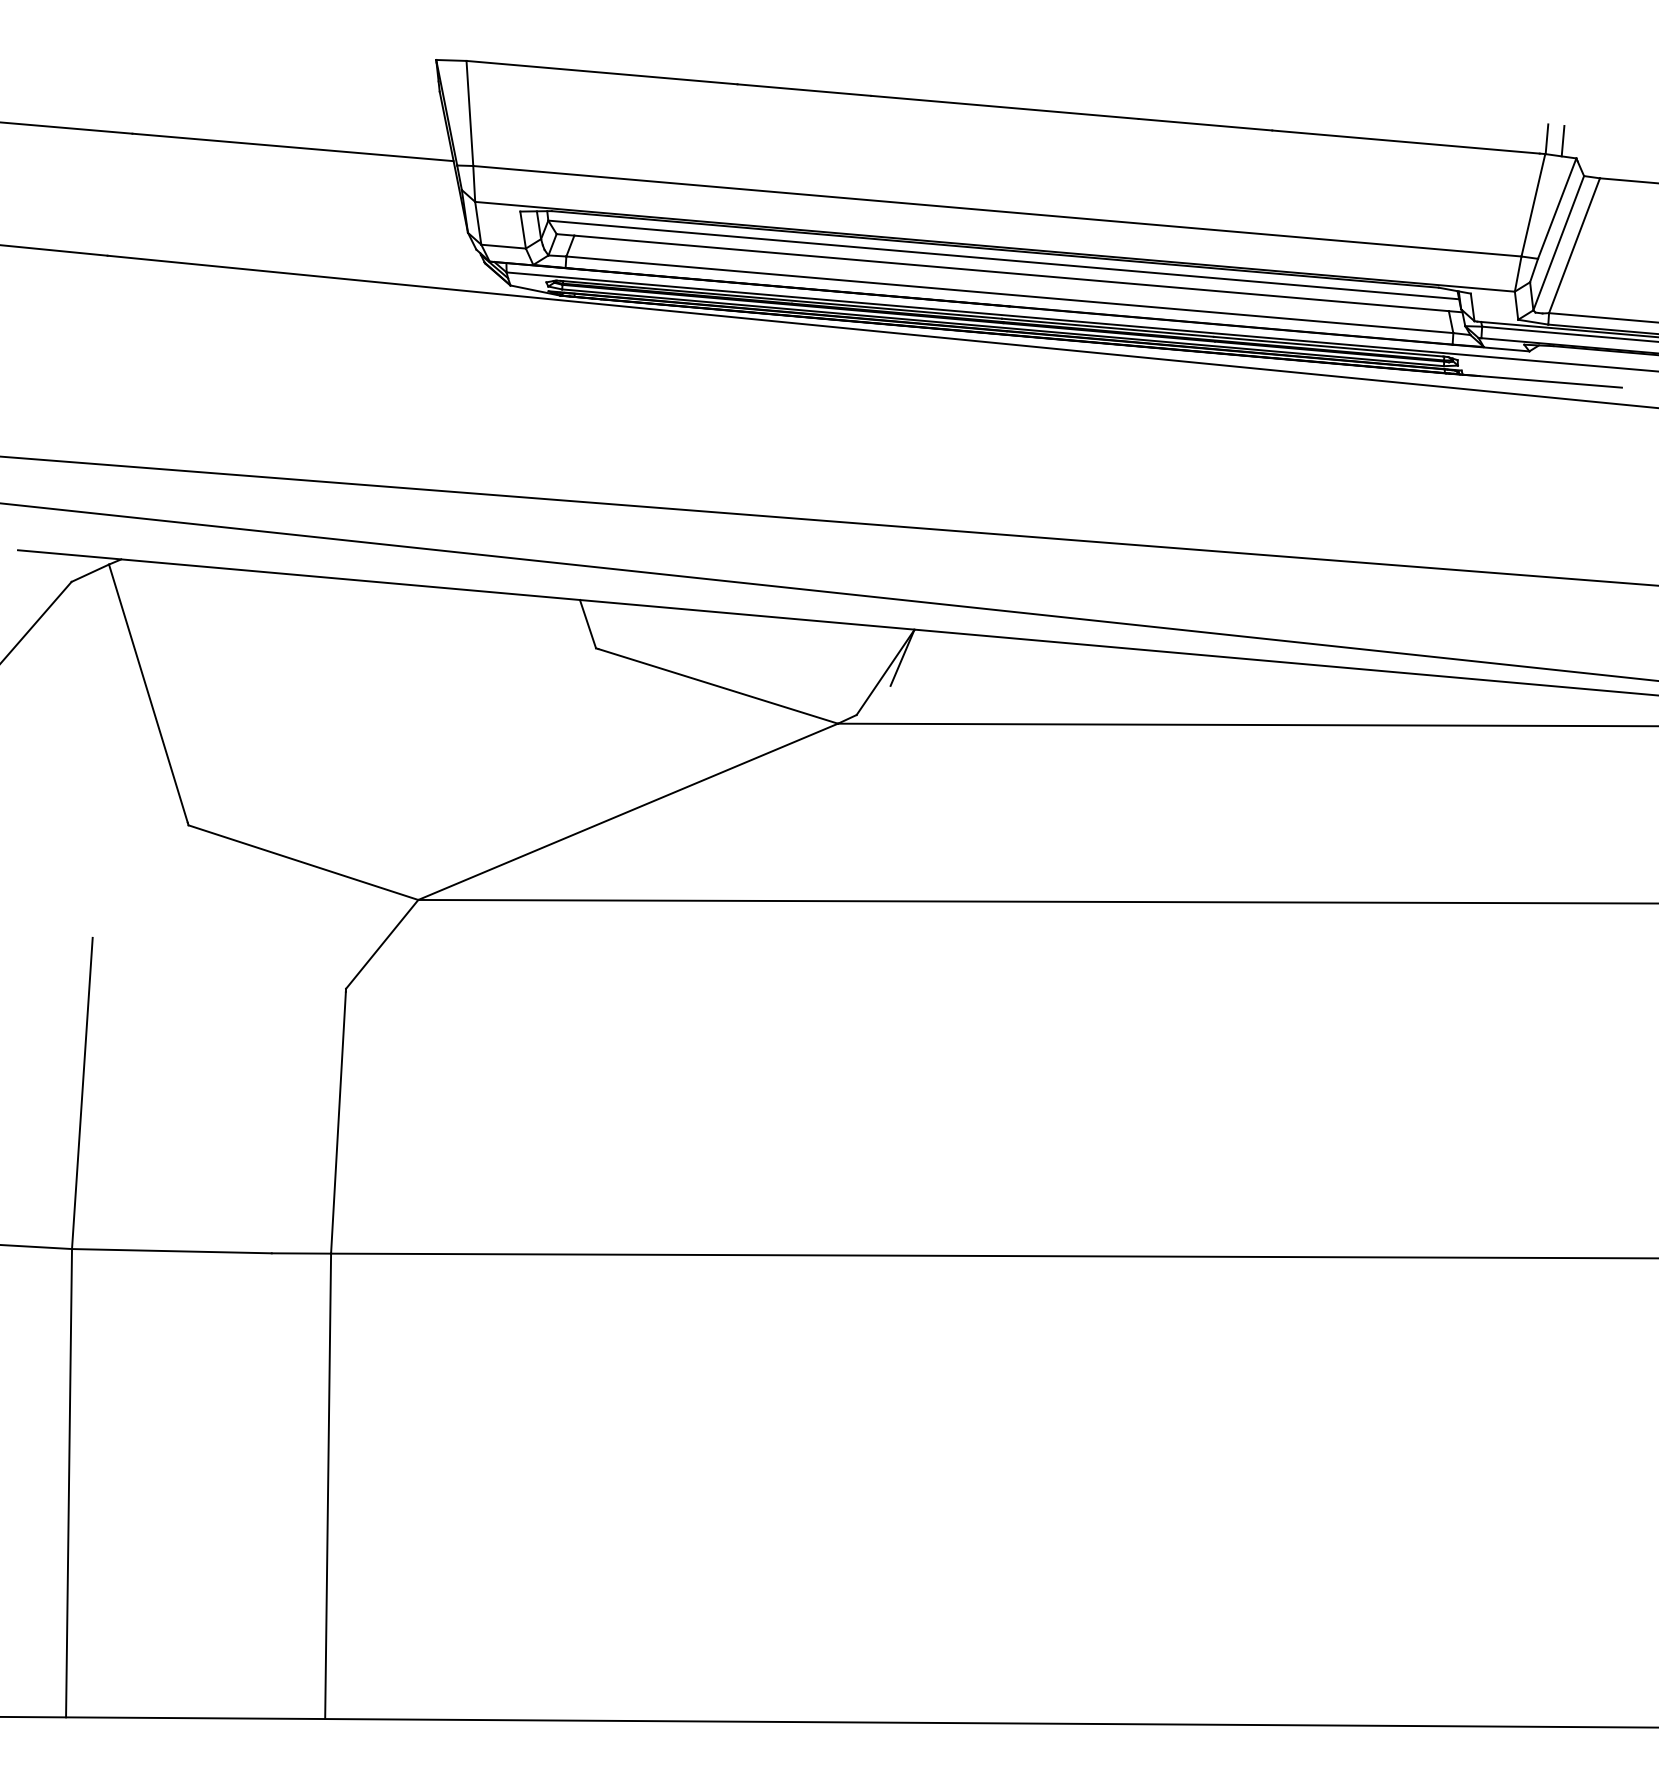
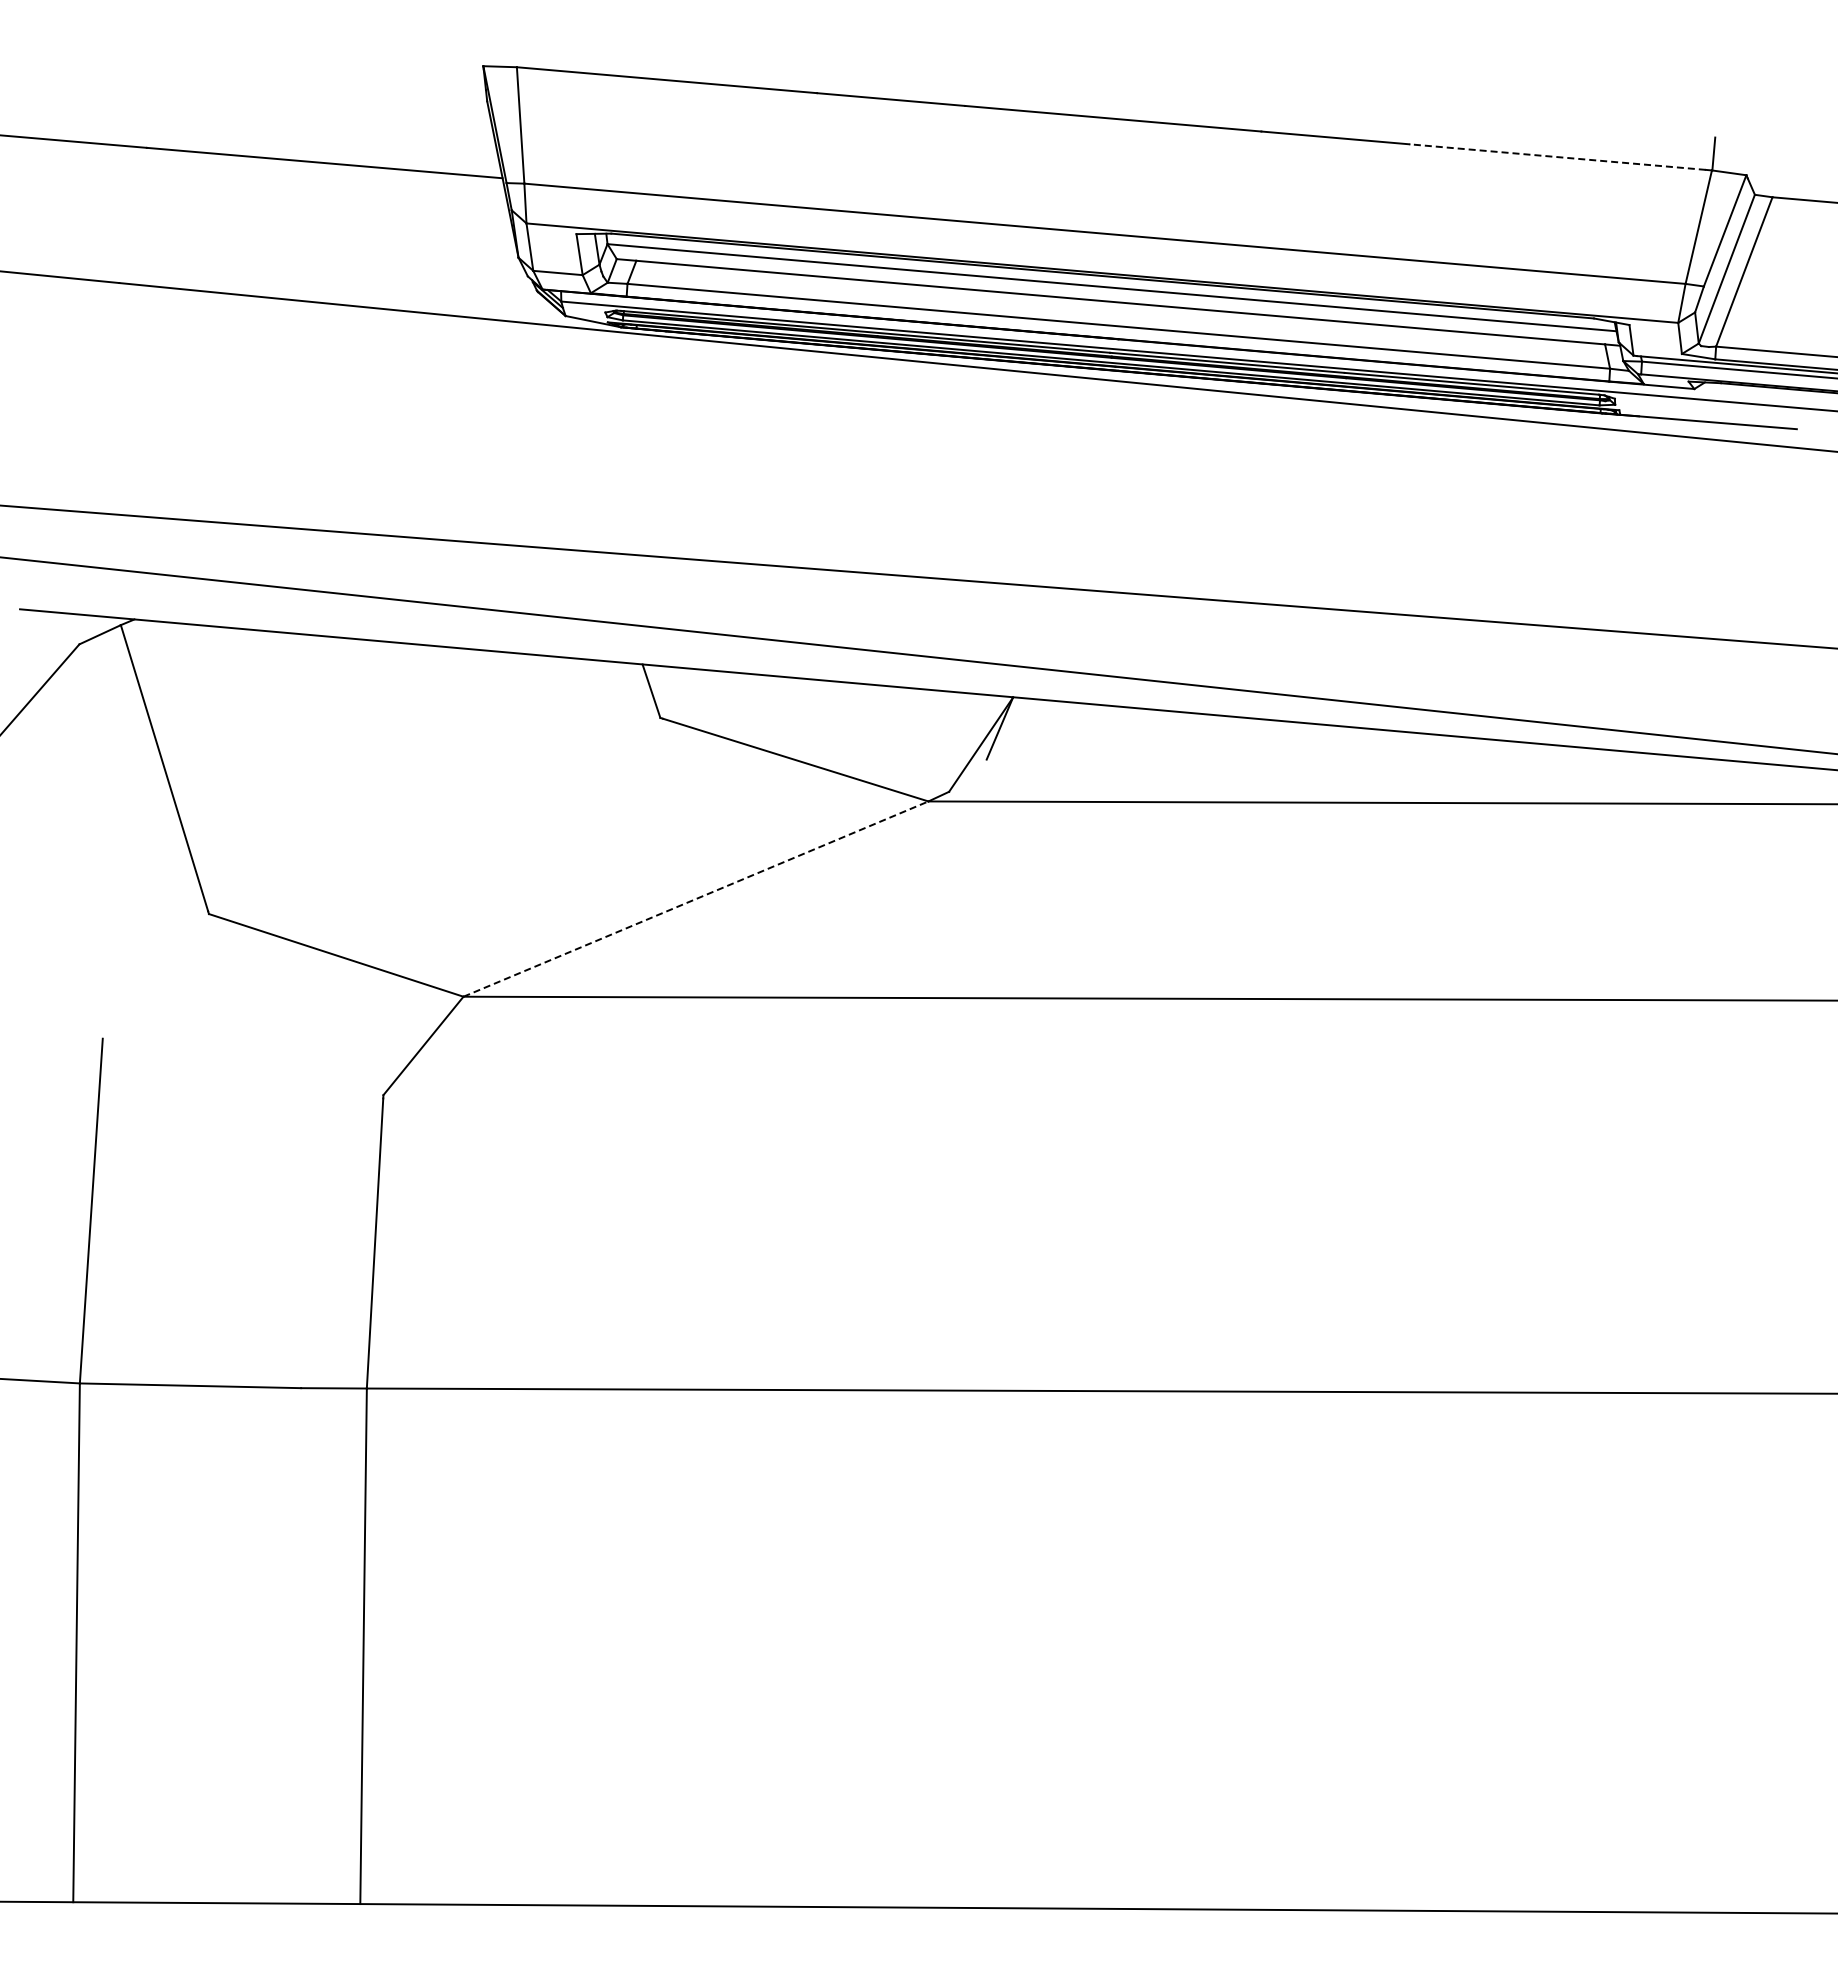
line: (1562, 140) -> (1731, 155), removed
line: (1405, 142) -> (1557, 157), solid -> dashed
line: (628, 811) -> (696, 898), solid -> dashed

